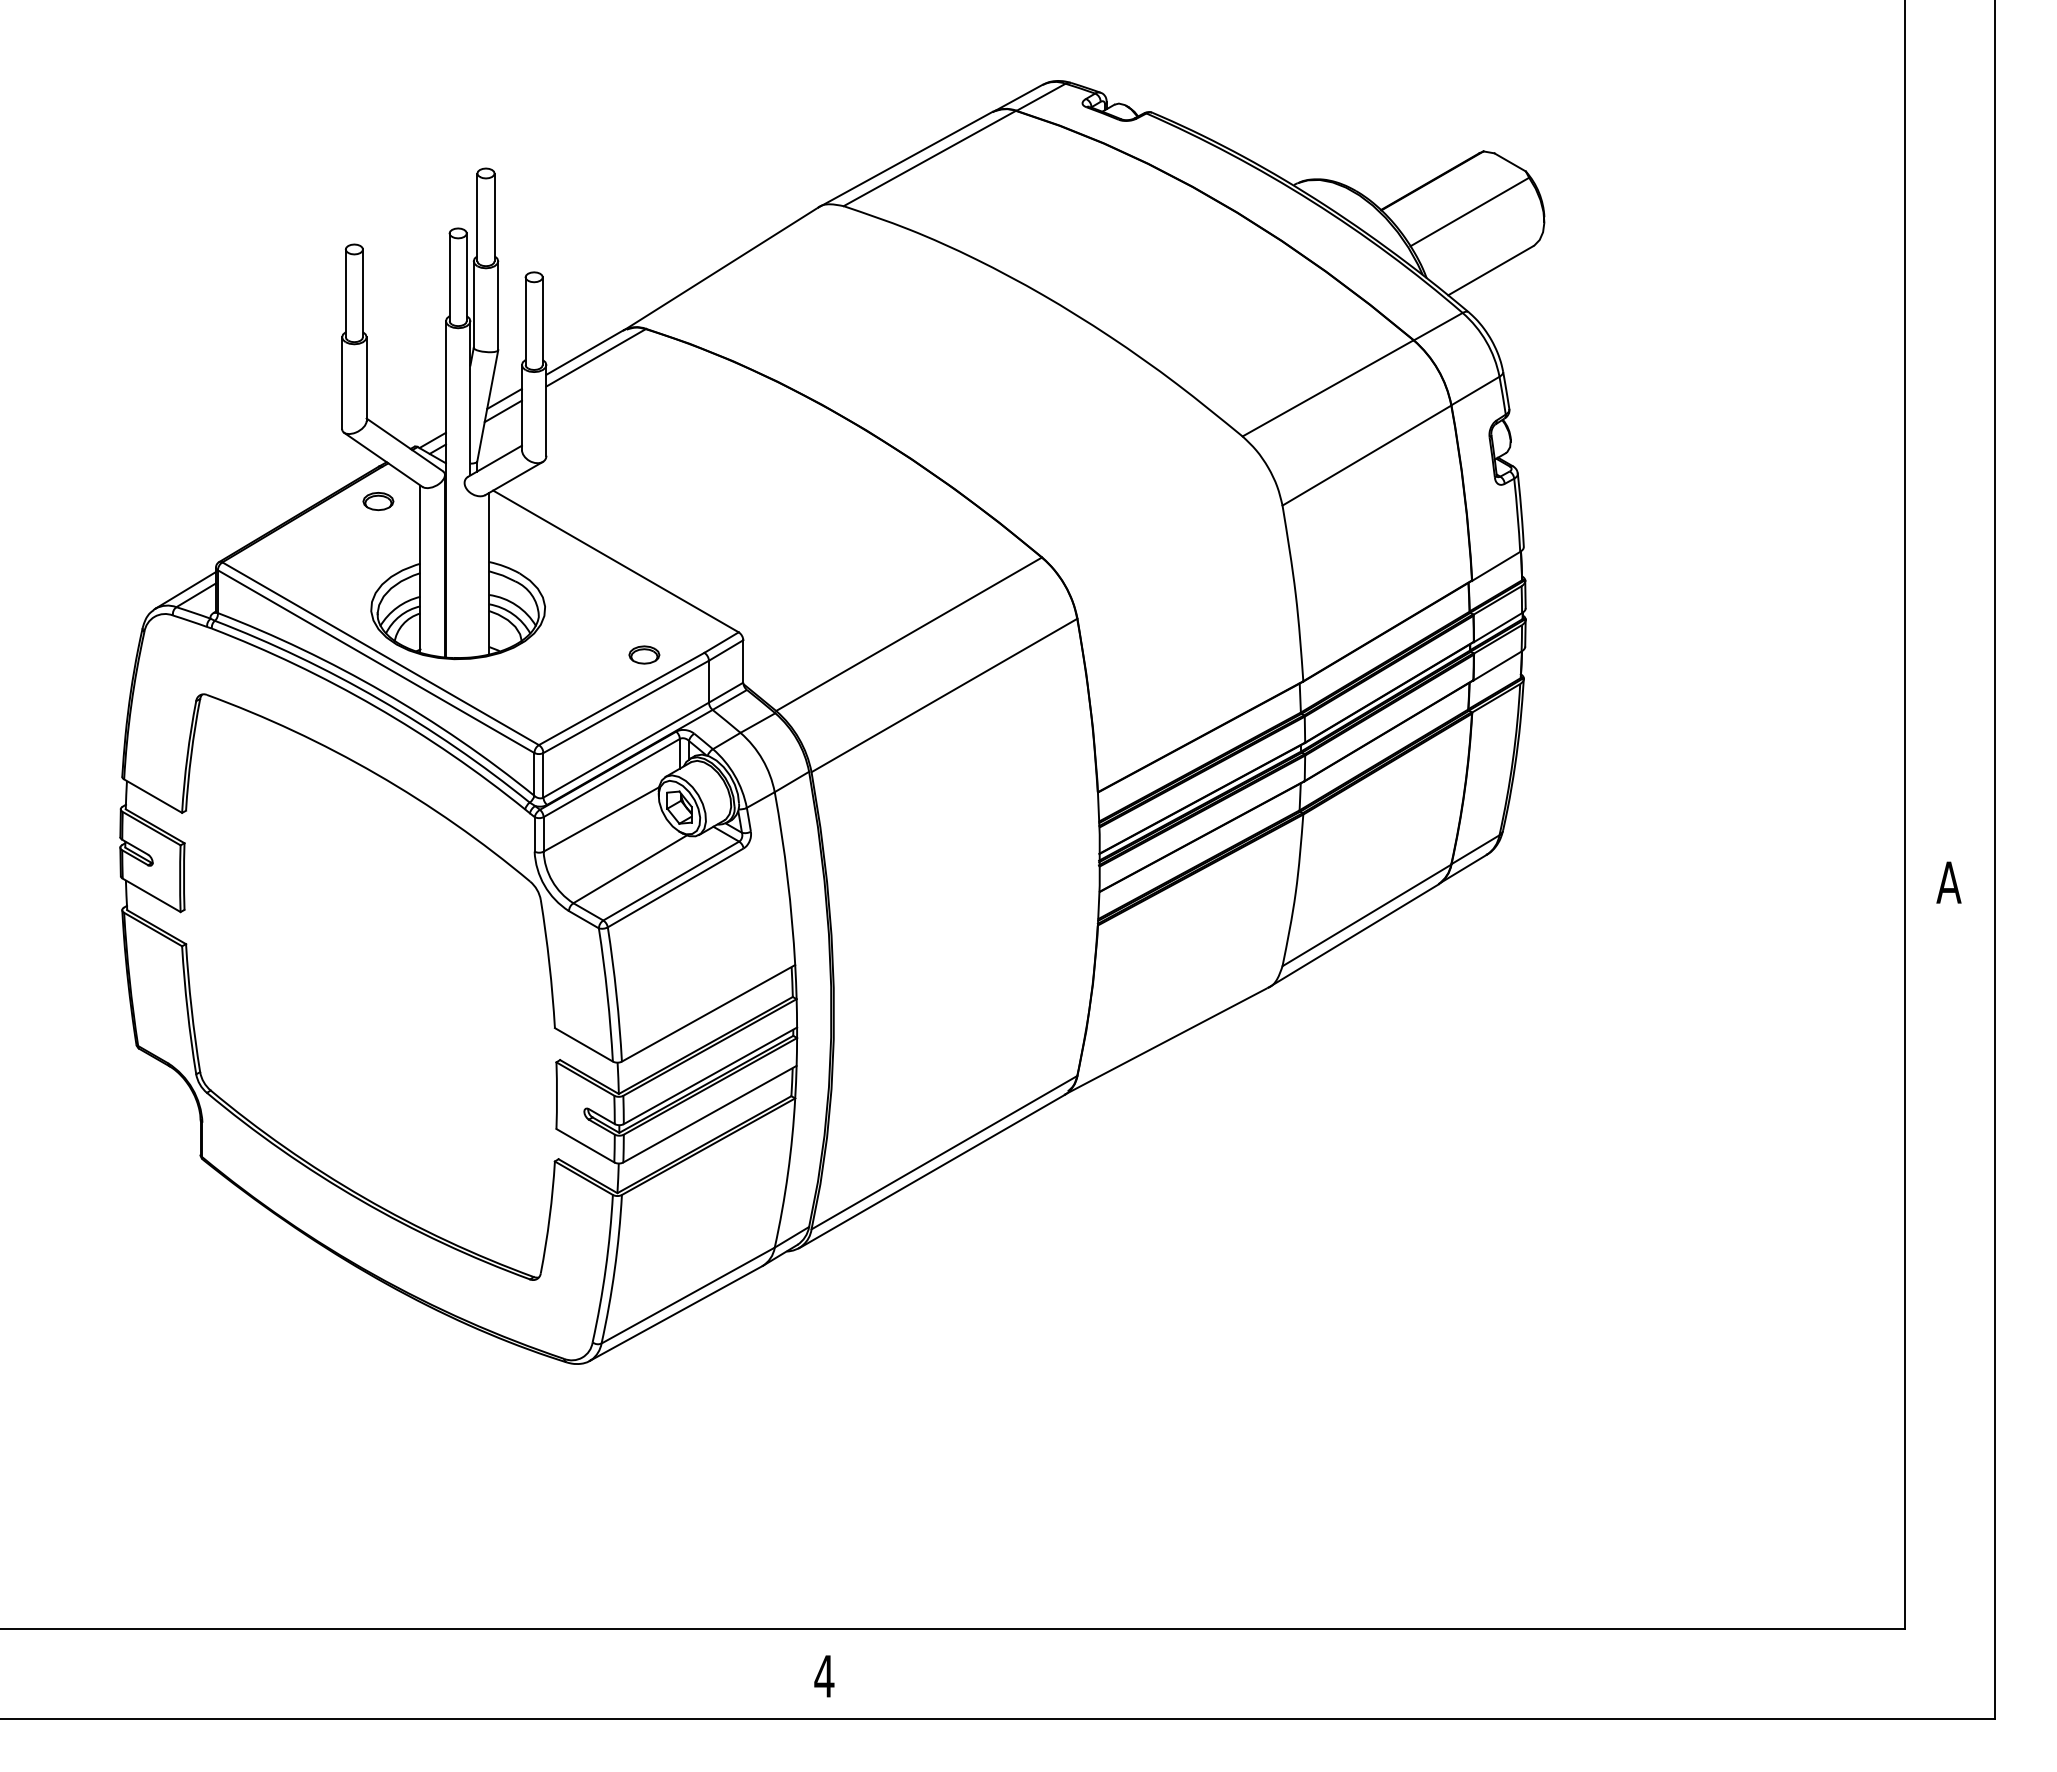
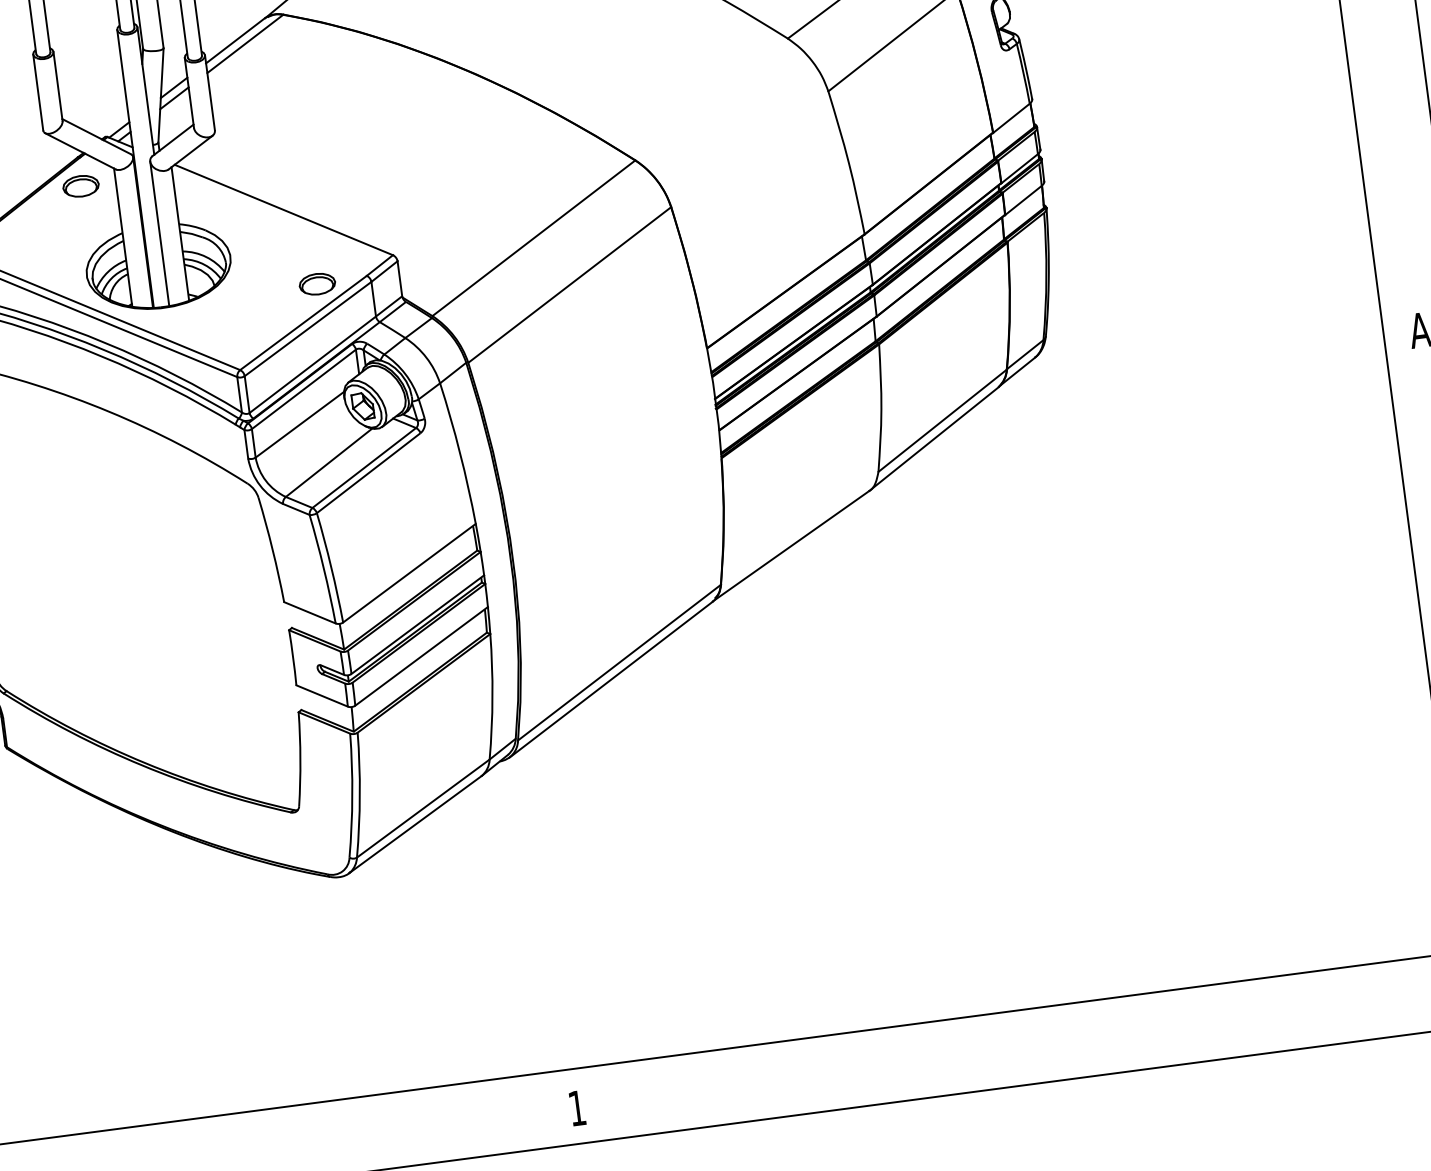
part: (378, 501) -> (81, 186), size x1.43
line: (464, 569) -> (159, 233), added
part: (644, 654) -> (317, 283), size x1.43
text: (824, 1676) -> (577, 1108), 4 -> 1

